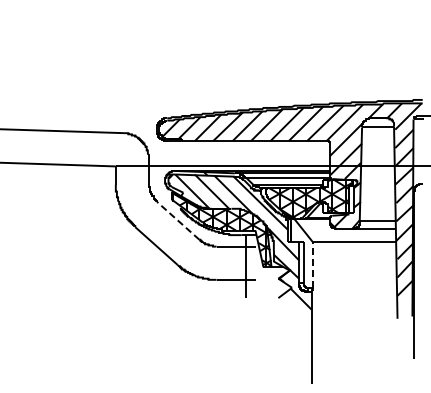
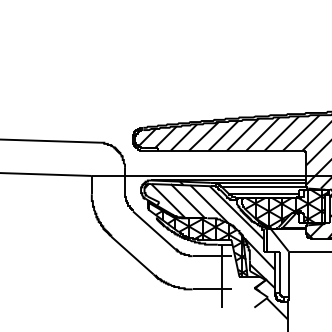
line: (177, 220) -> (153, 230), dashed -> solid
line: (312, 264) -> (288, 274), dashed -> solid

